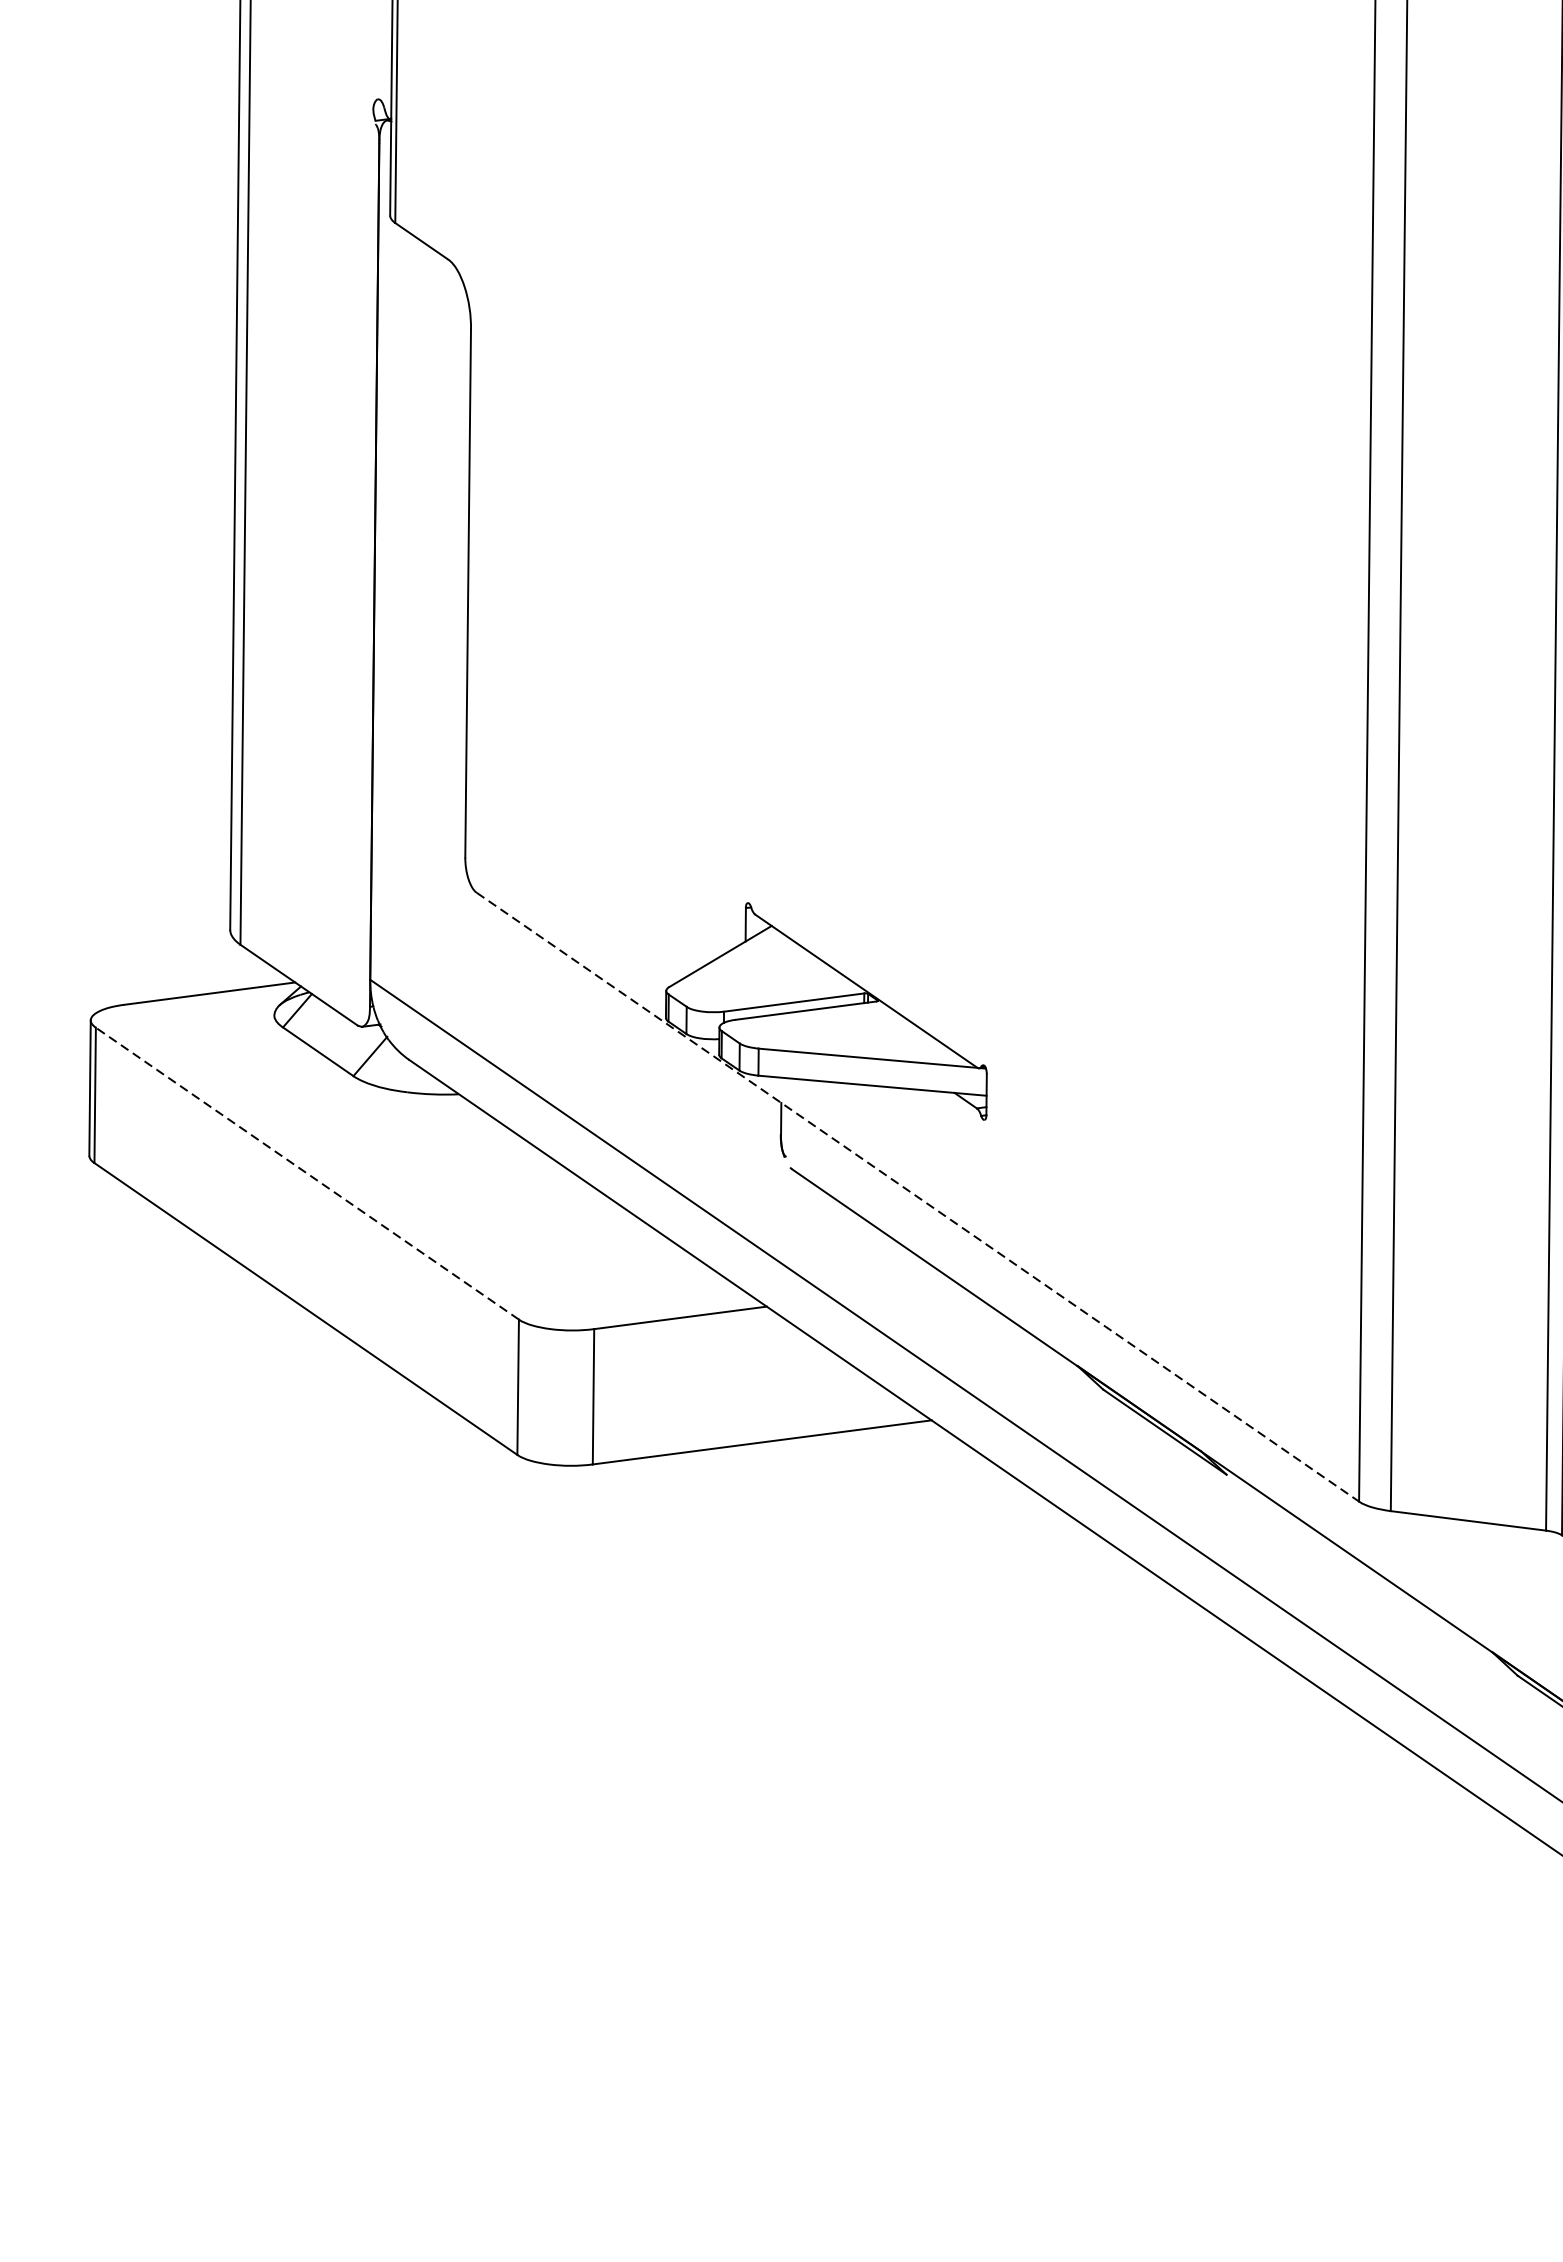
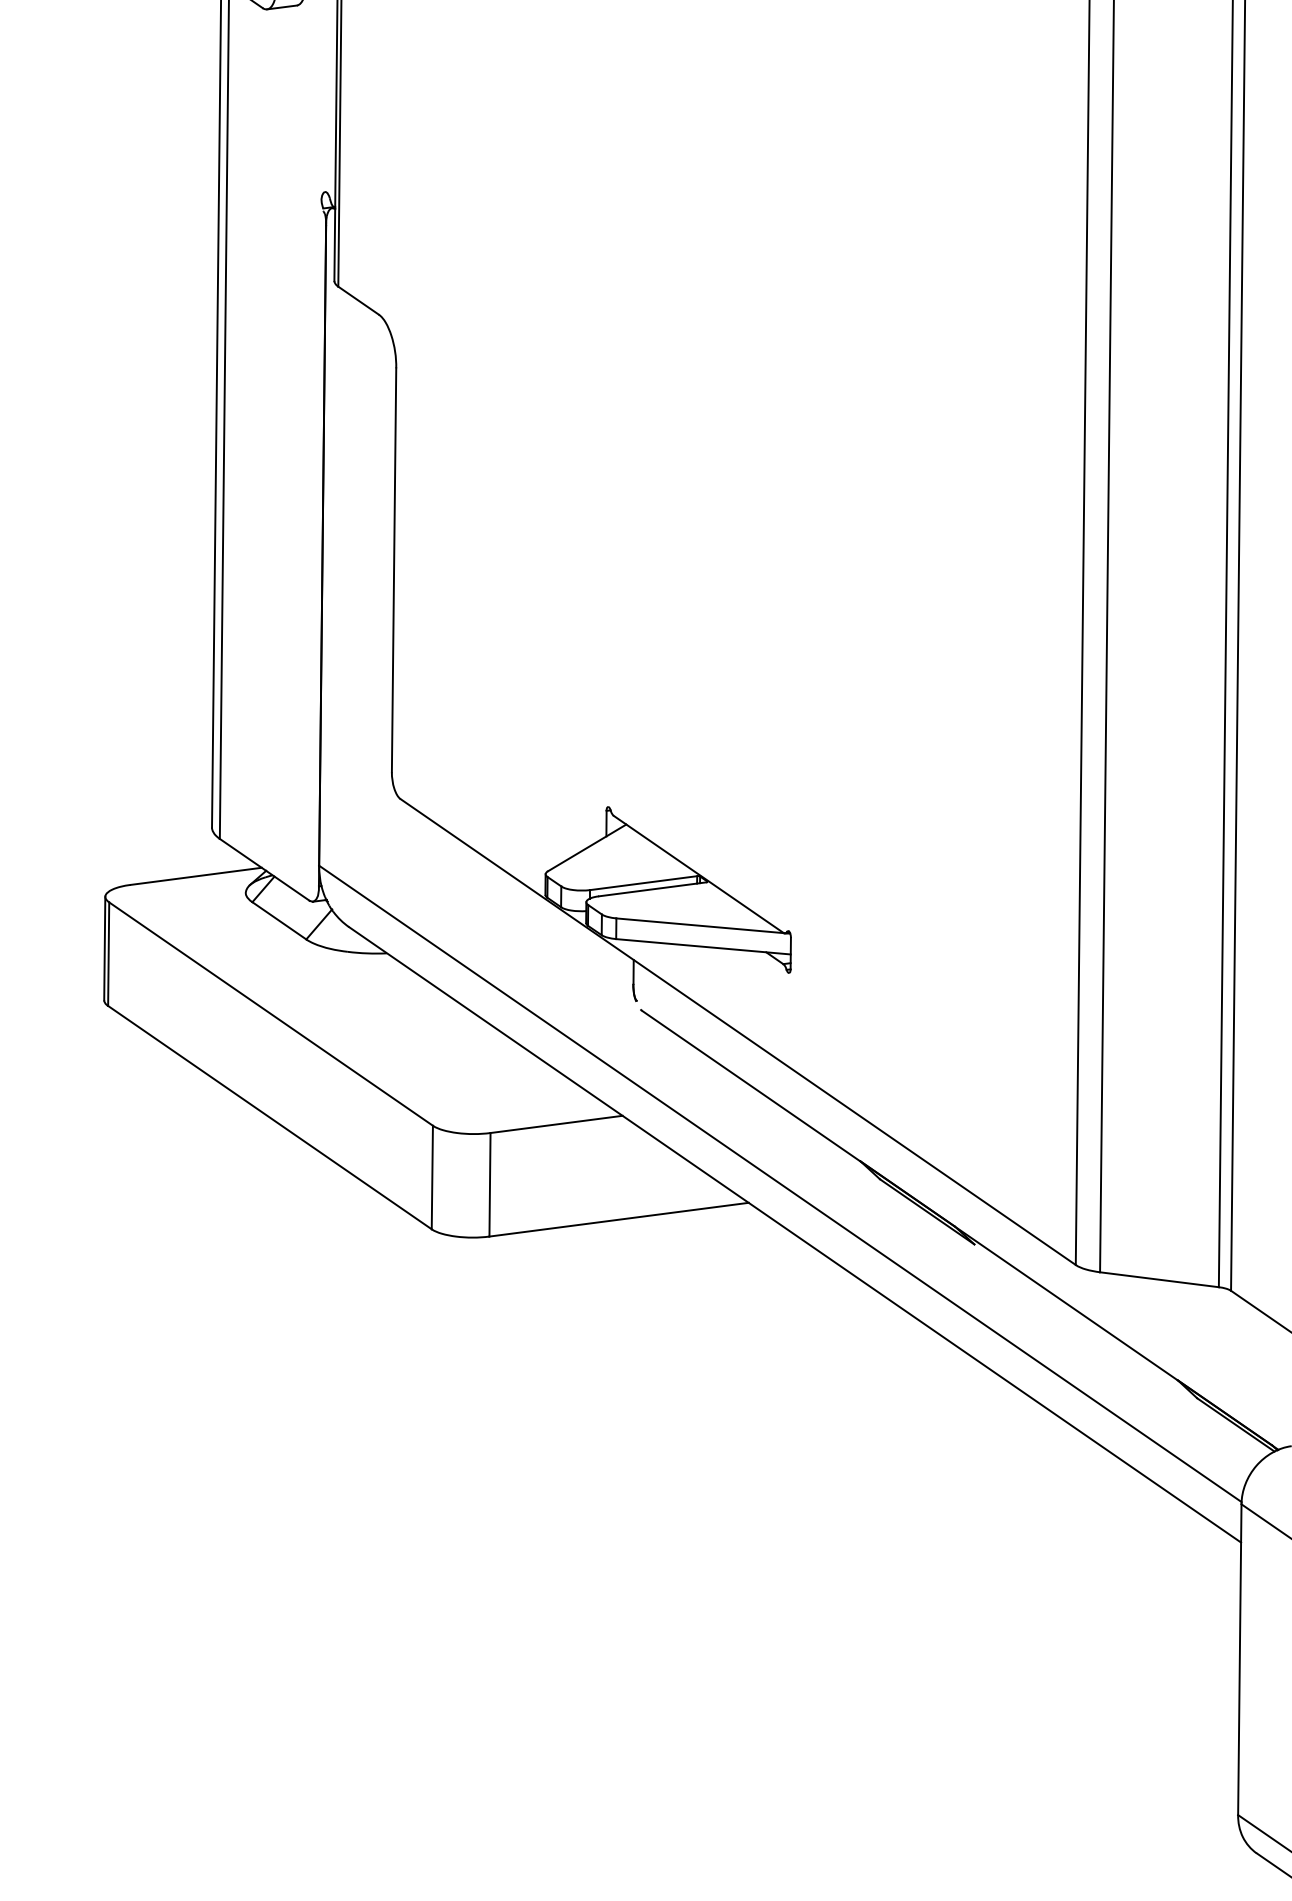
line: (307, 1174) -> (271, 1014), dashed -> solid
line: (918, 1197) -> (738, 1032), dashed -> solid

